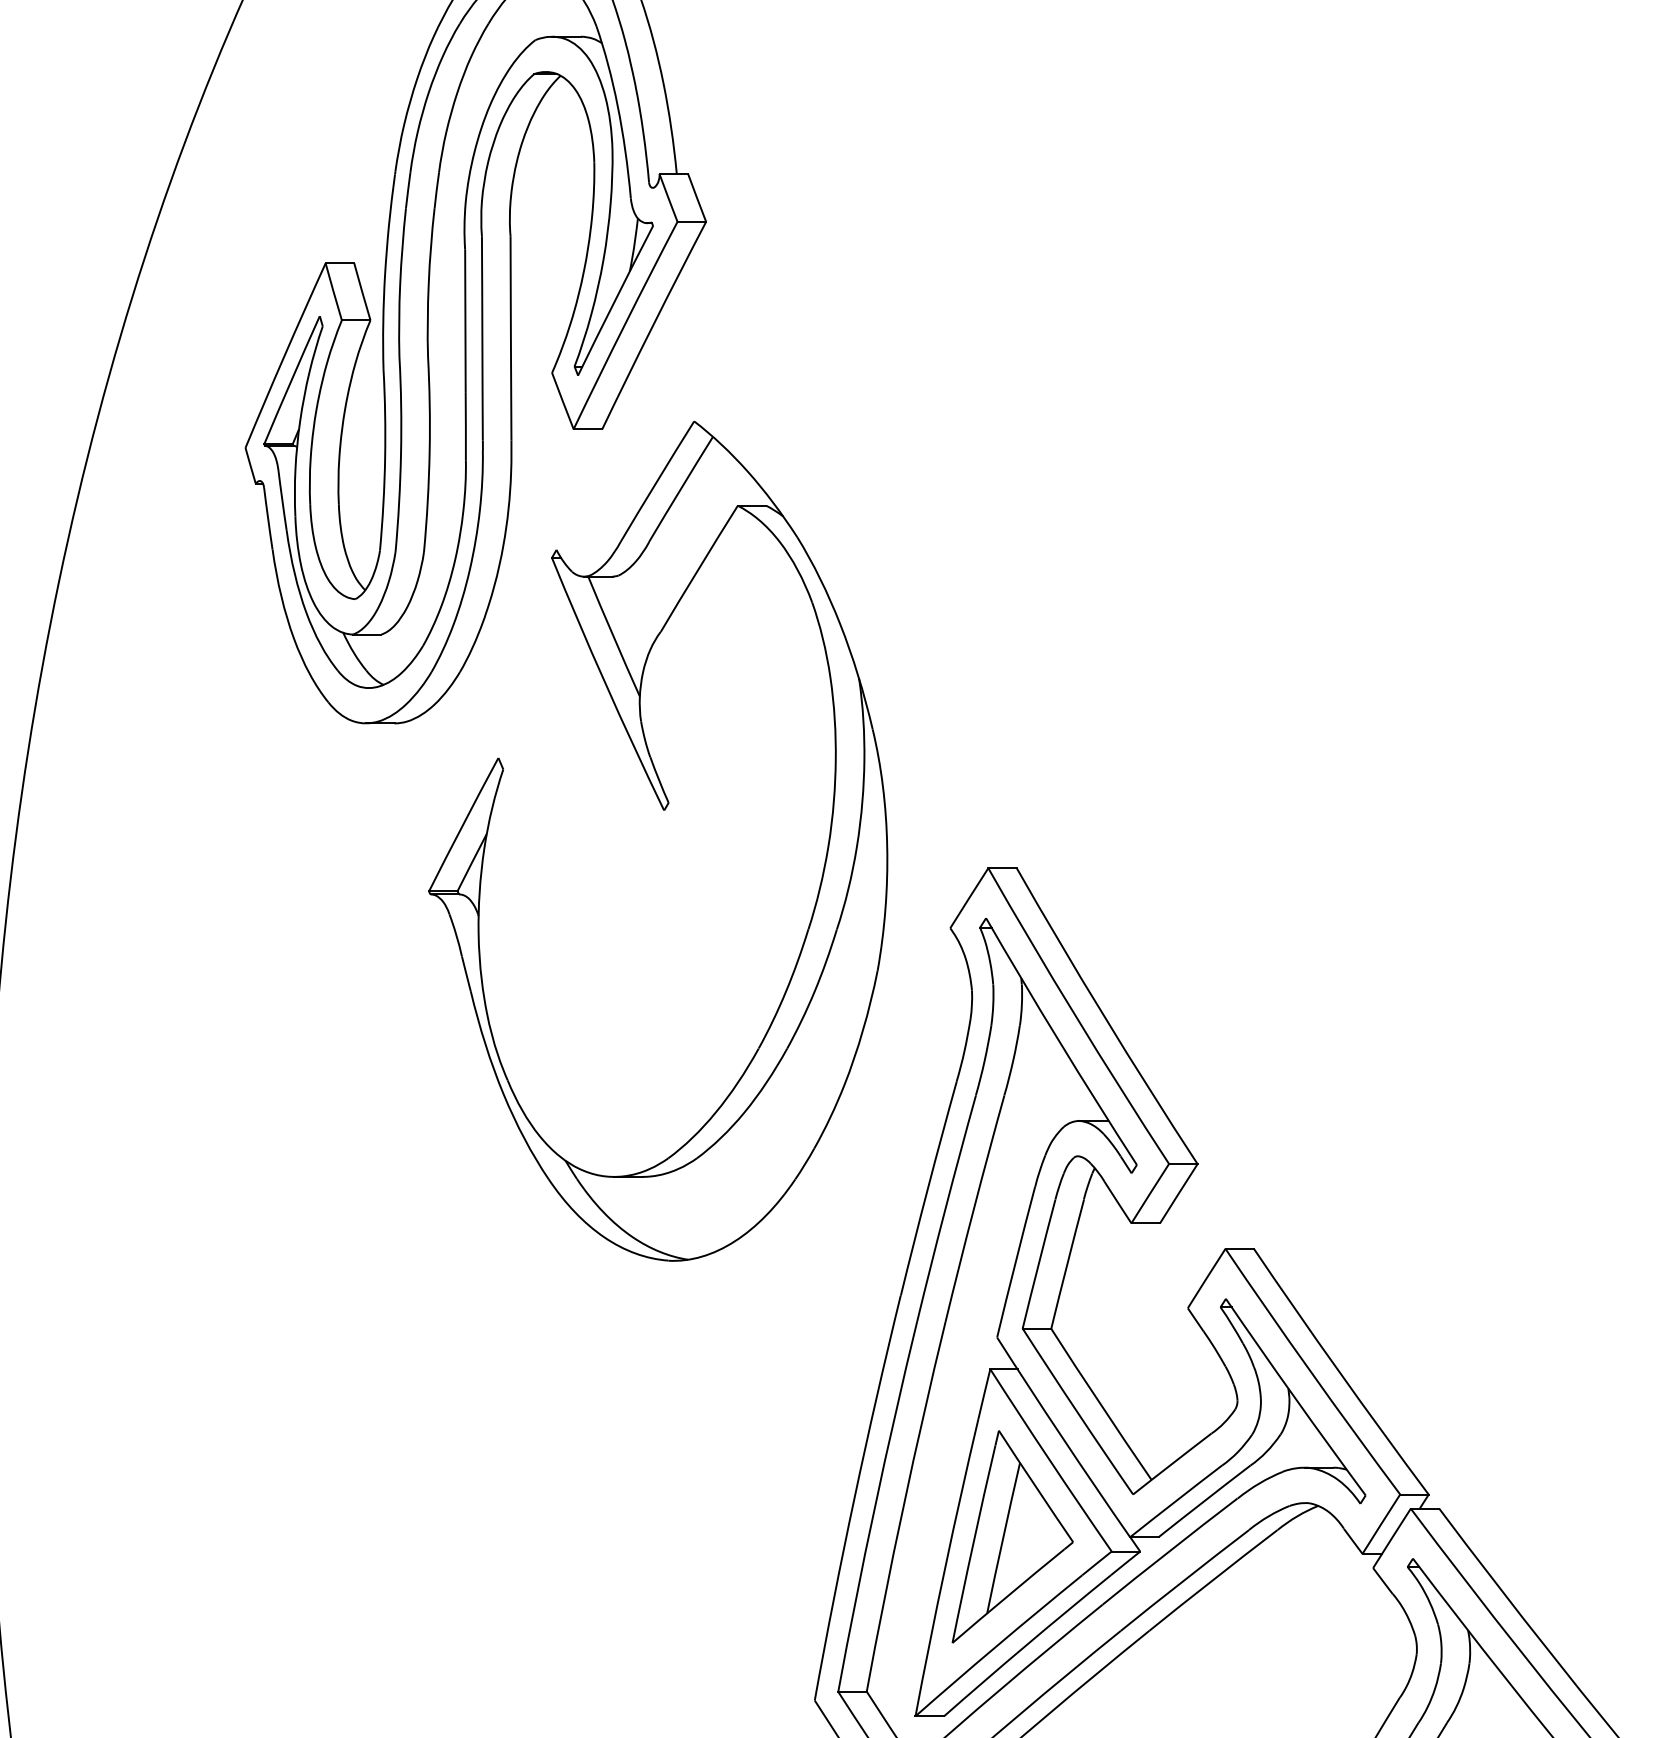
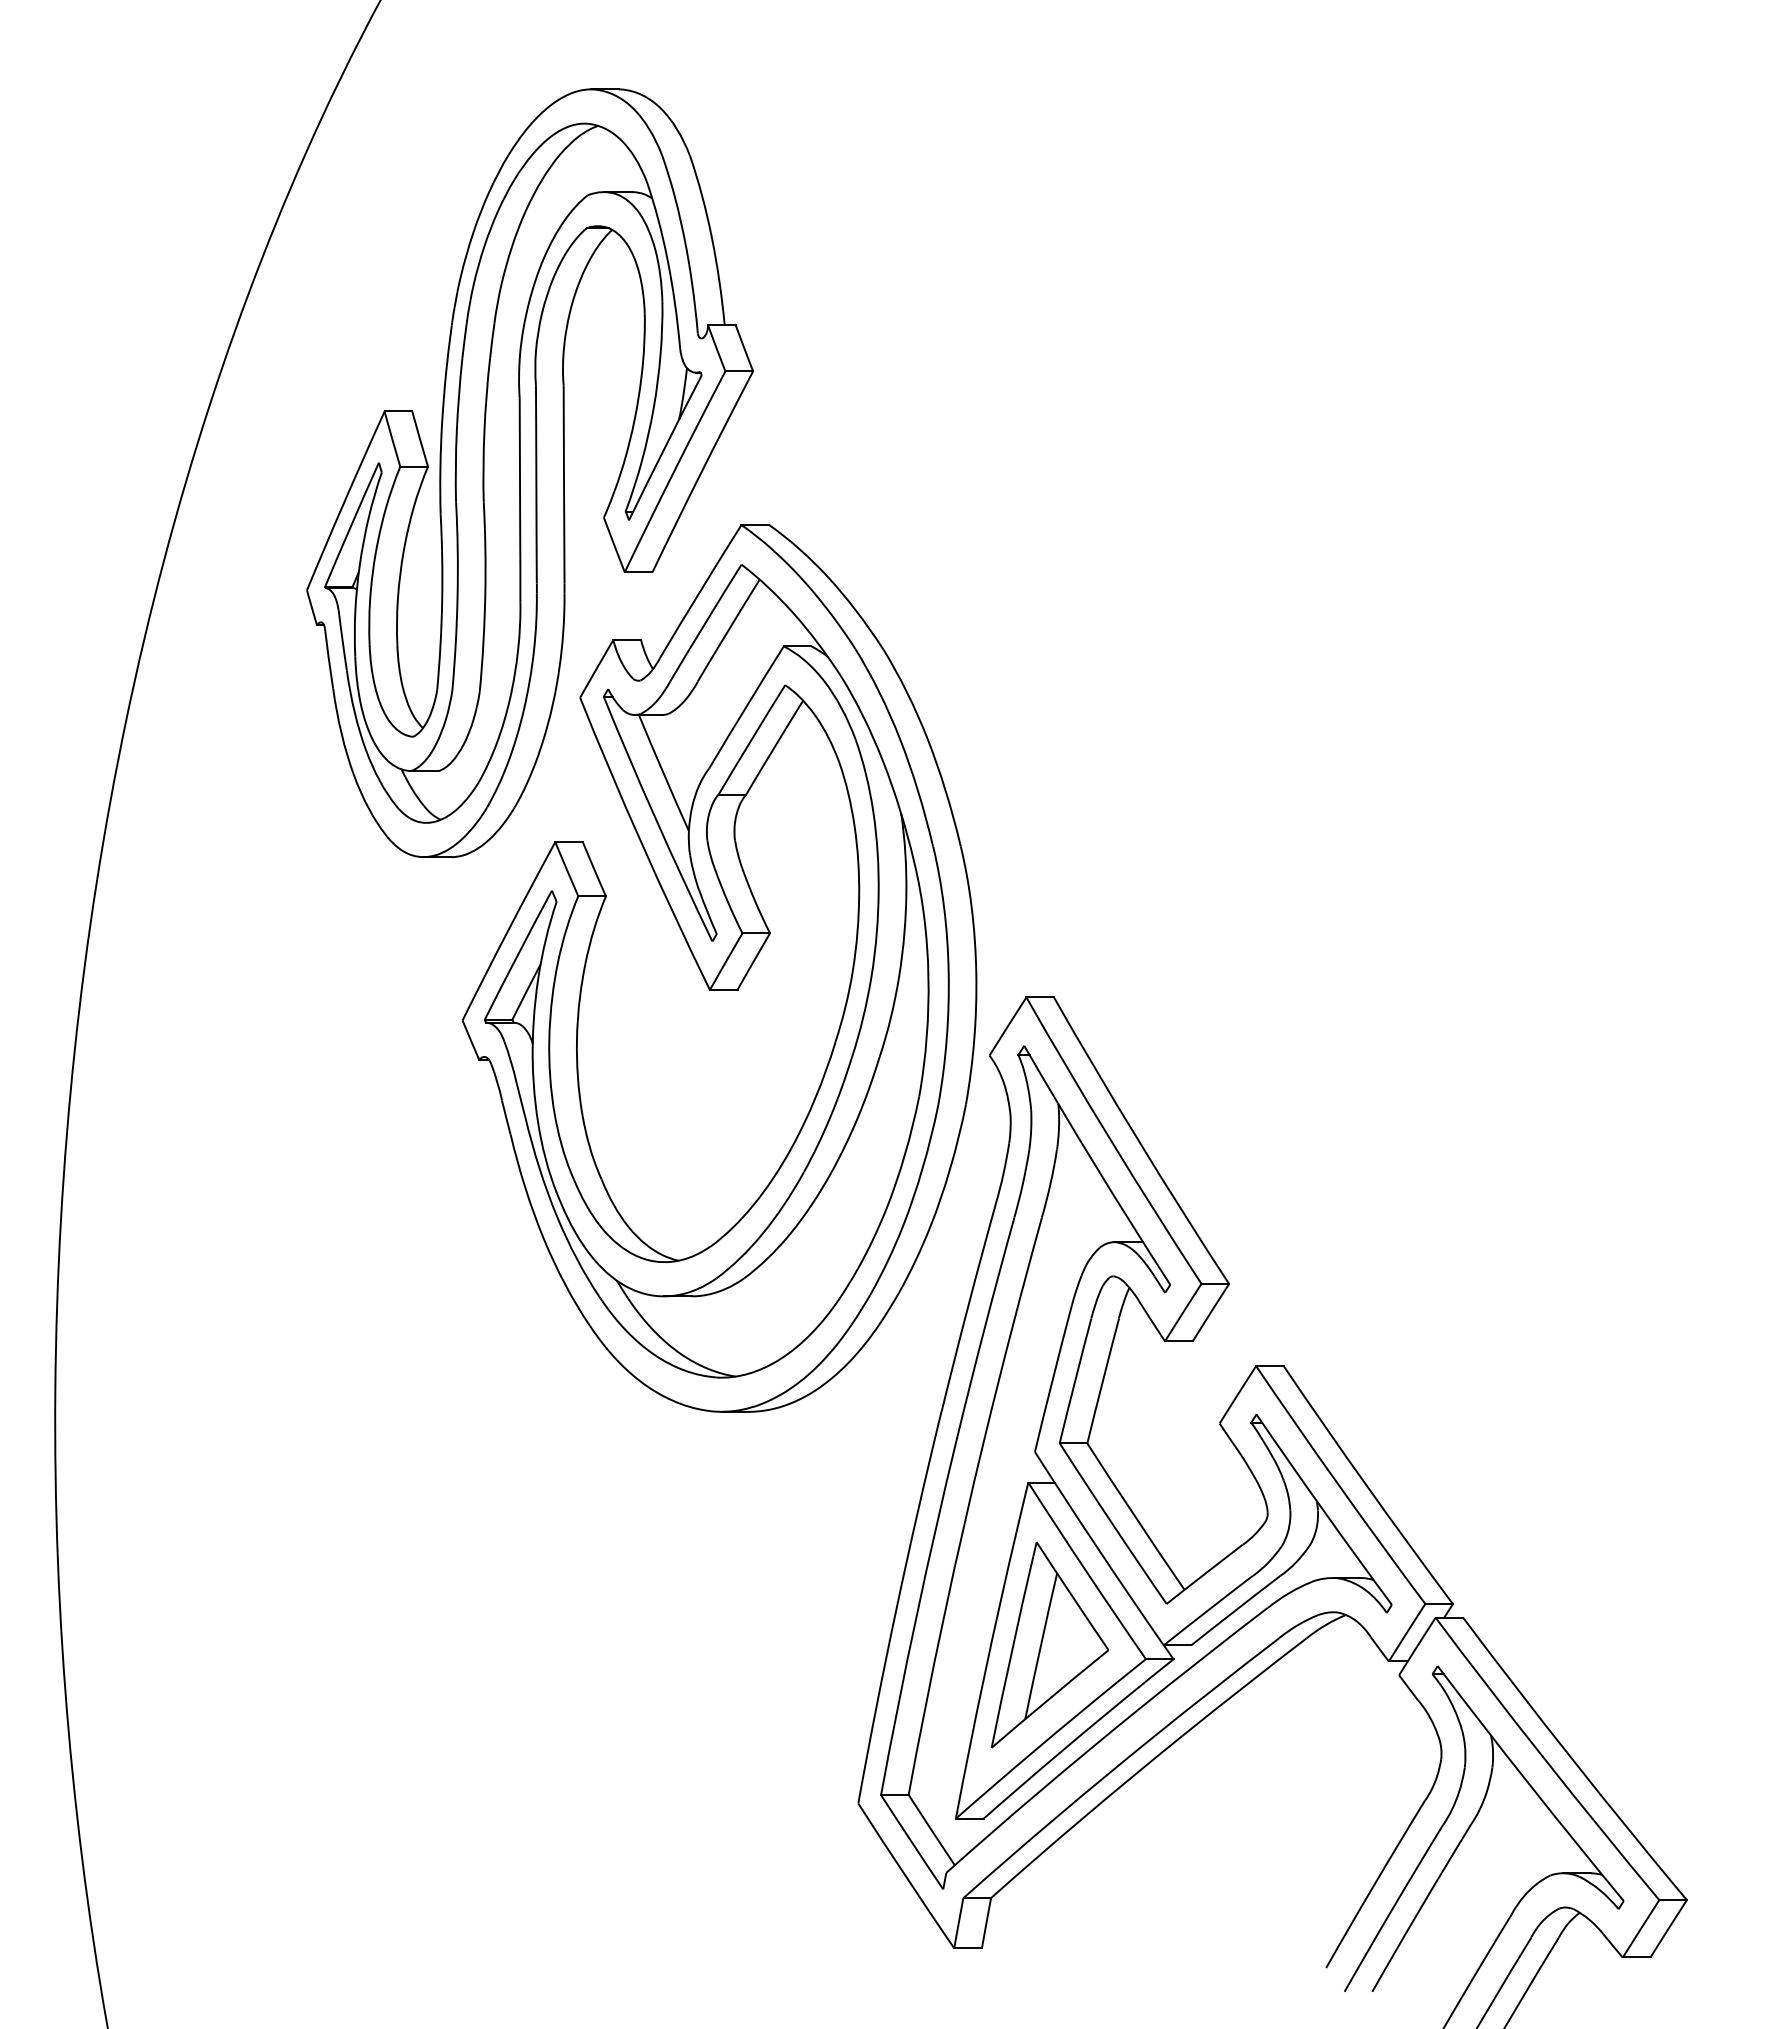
part: (671, 838) -> (719, 968), added

